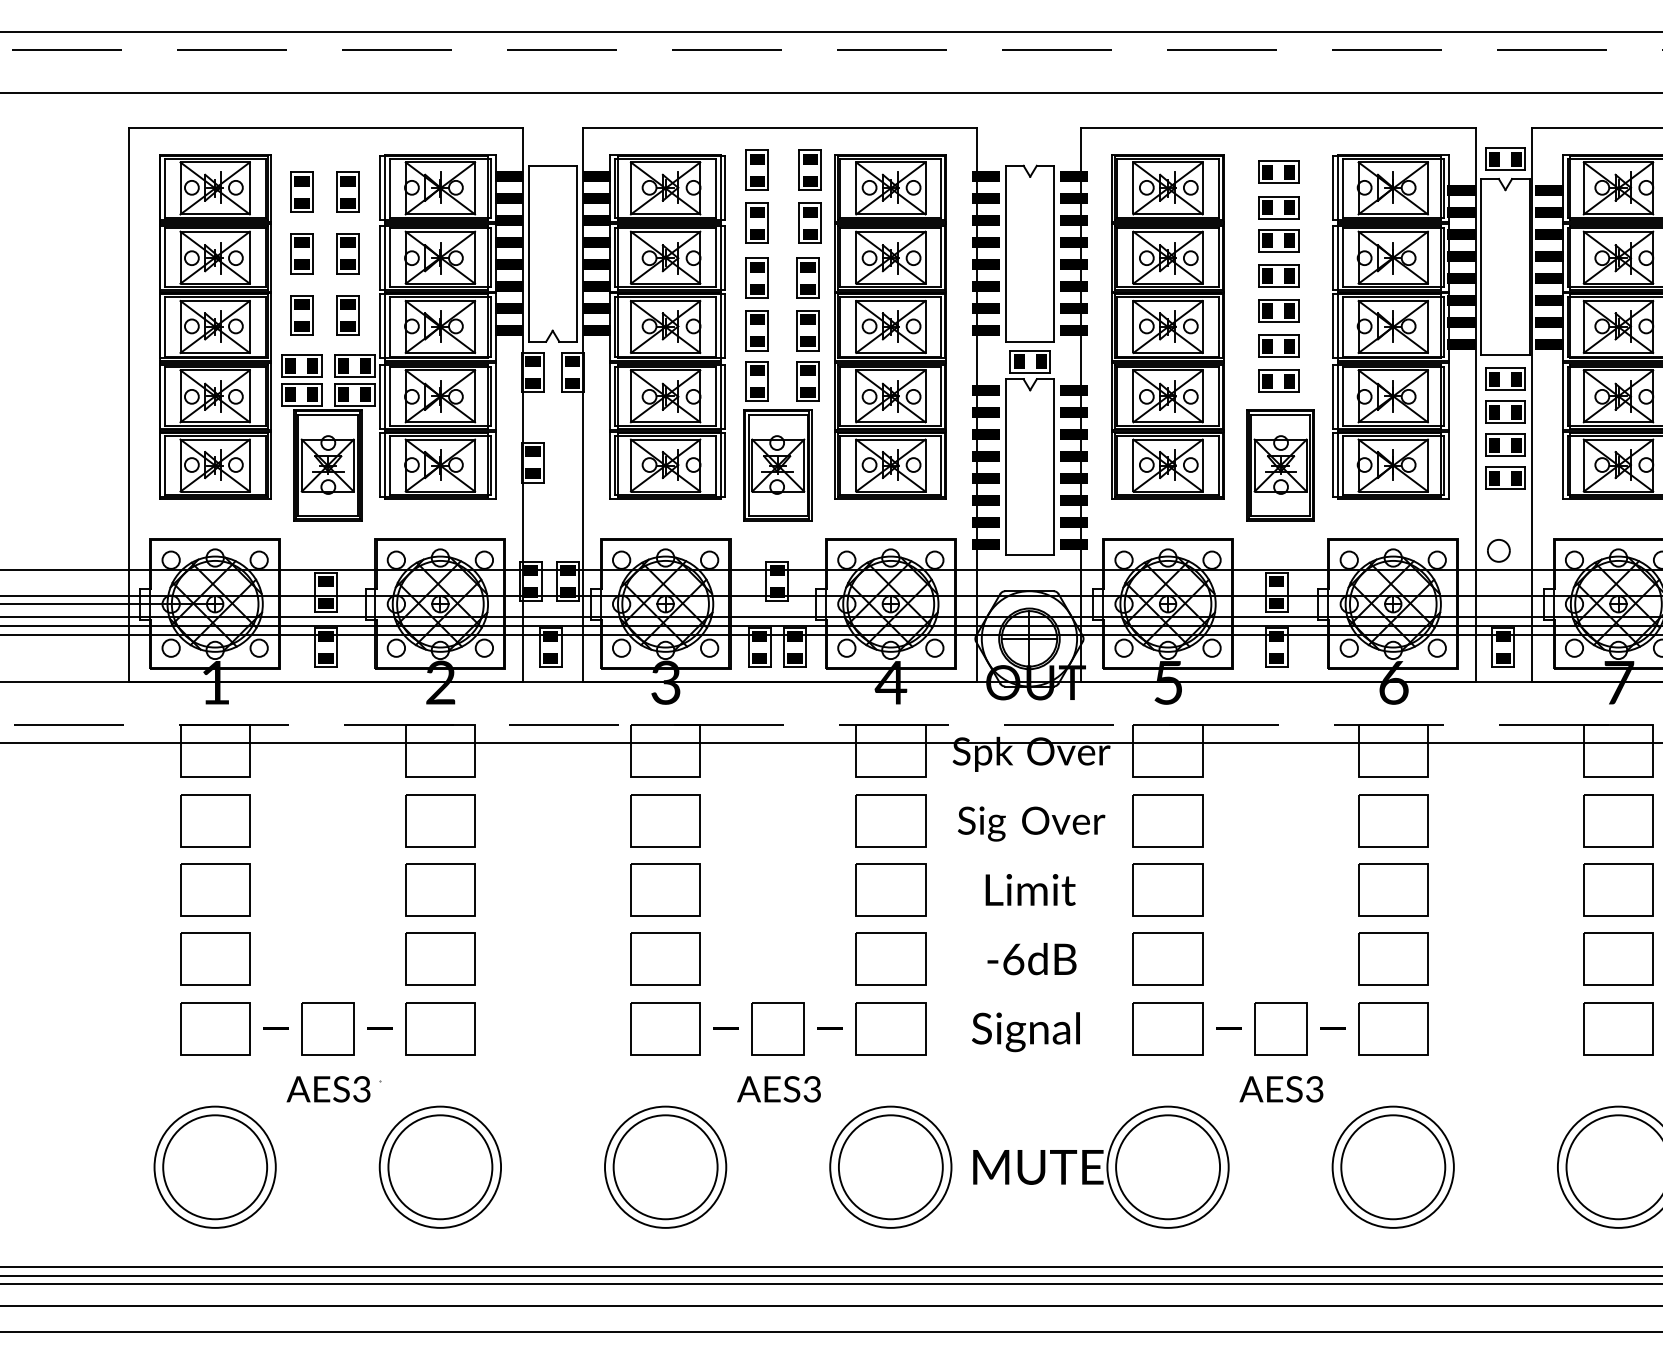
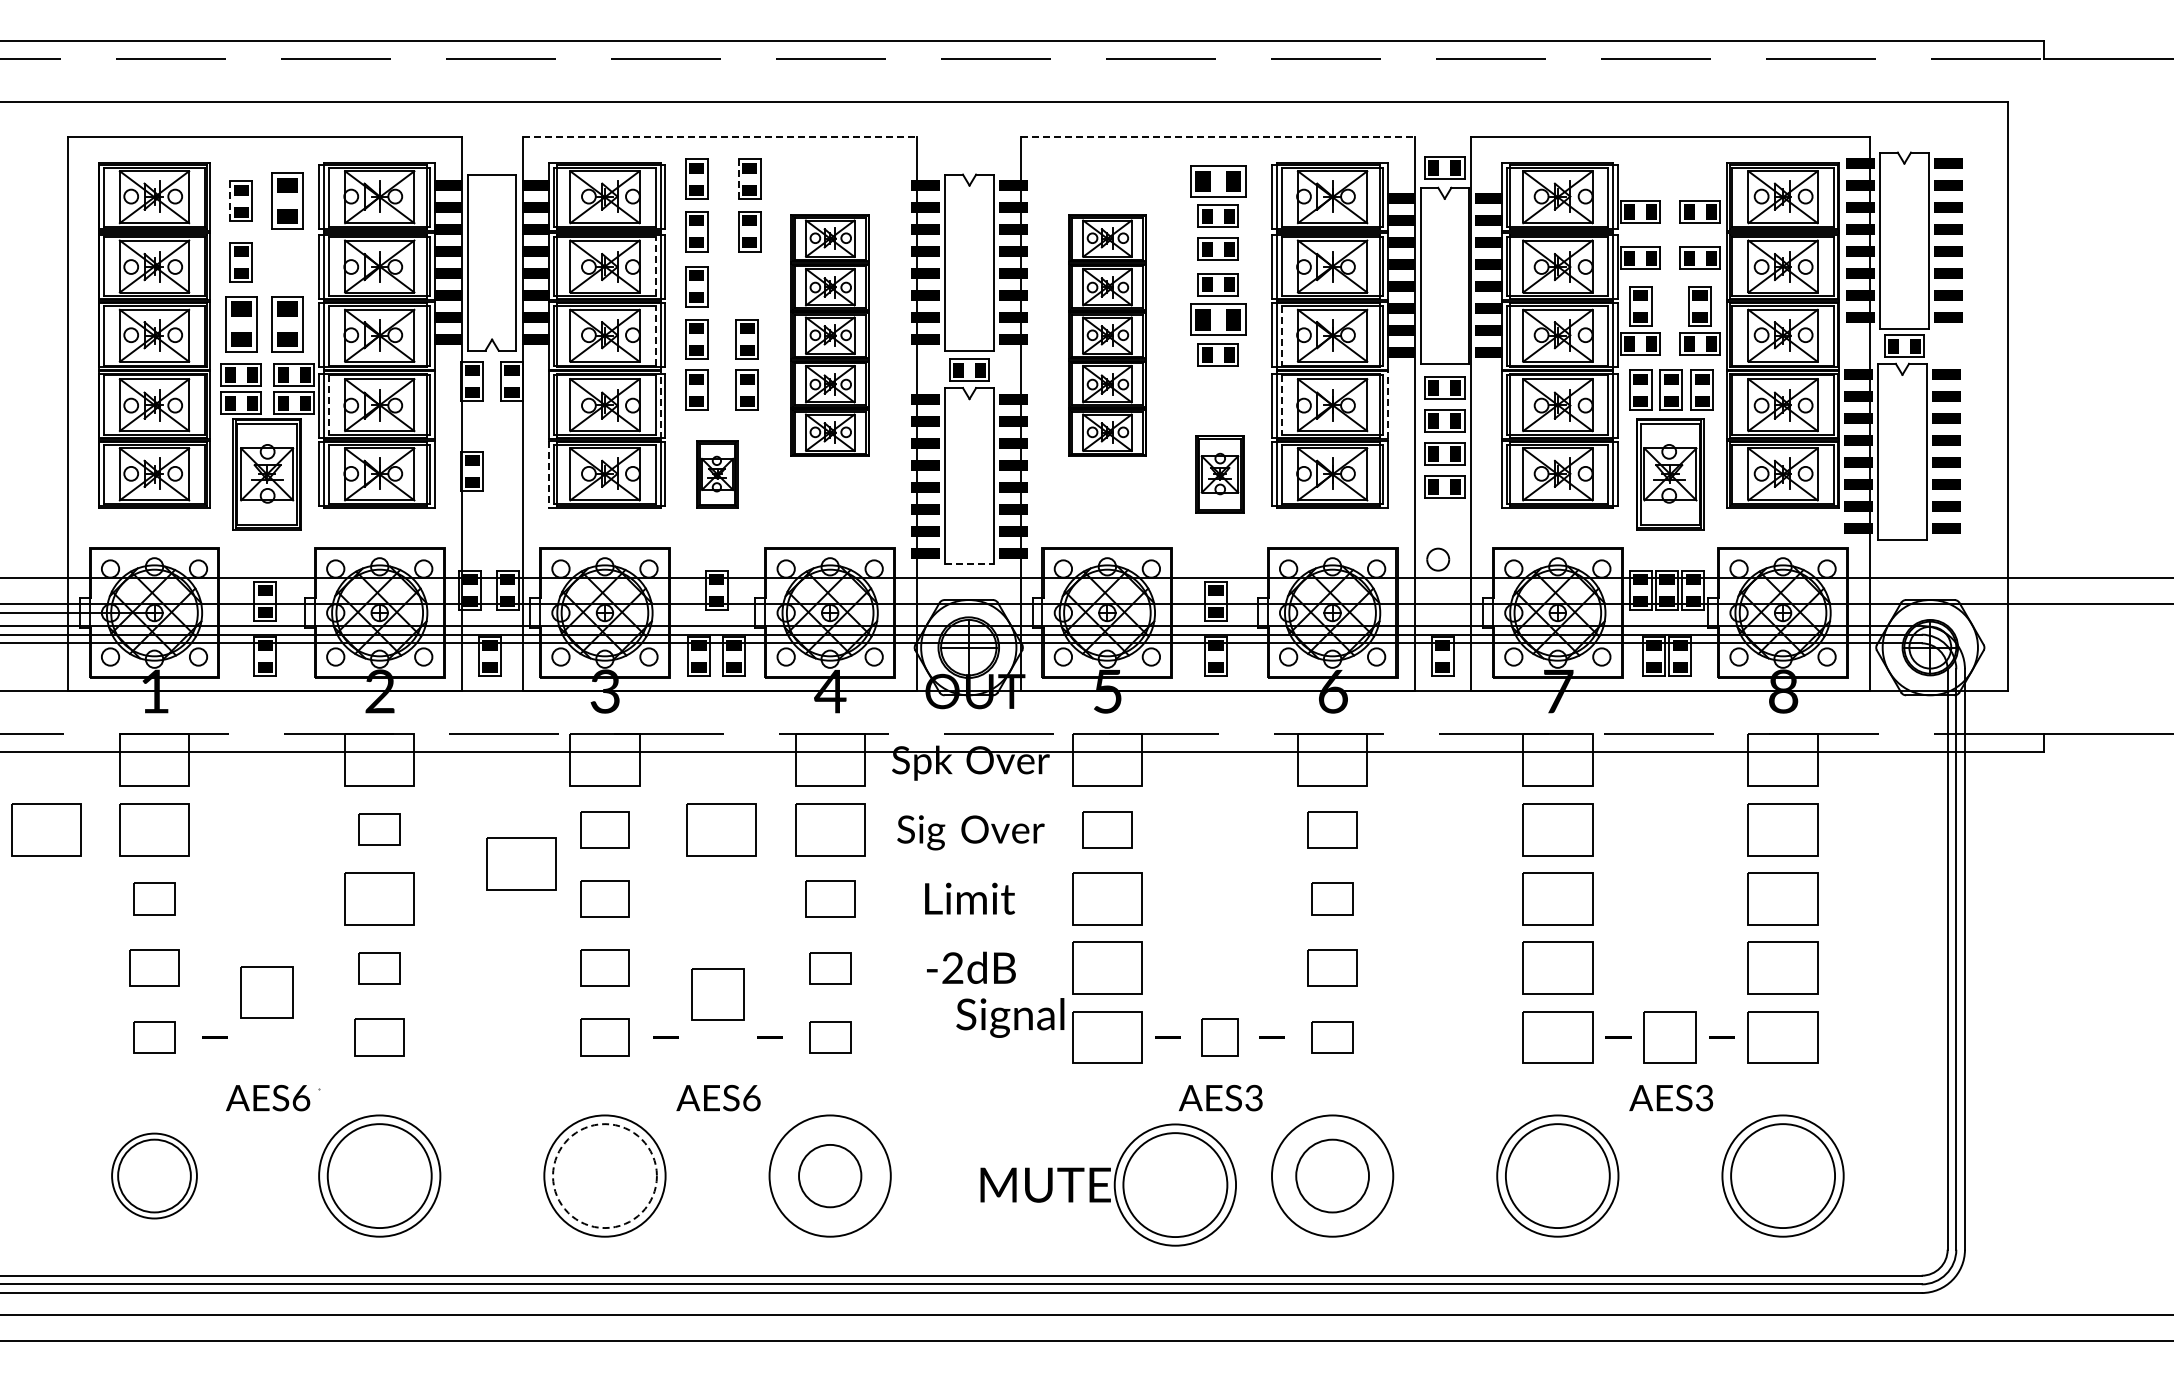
line: (781, 127) -> (720, 136), solid -> dashed
line: (1279, 127) -> (1218, 136), solid -> dashed
line: (799, 170) -> (738, 179), solid -> dashed
part: (1278, 171) -> (1217, 180), size x1.4
part: (347, 191) -> (286, 200), size x1.4
line: (291, 192) -> (230, 201), solid -> dashed
part: (347, 253) -> (286, 262), removed
line: (716, 257) -> (655, 266), solid -> dashed
part: (807, 277) -> (746, 286), removed
part: (1278, 310) -> (1217, 319), size x1.4
part: (301, 314) -> (240, 323), size x1.4
part: (347, 314) -> (286, 323), size x1.4
line: (716, 326) -> (655, 335), solid -> dashed
part: (891, 326) -> (830, 335), size x0.7
part: (1168, 326) -> (1107, 335), size x0.7
line: (1343, 326) -> (1282, 335), solid -> dashed
part: (1278, 380) -> (1217, 389), removed
line: (390, 396) -> (329, 405), solid -> dashed
line: (721, 396) -> (660, 405), solid -> dashed
line: (1343, 396) -> (1282, 405), solid -> dashed
line: (1449, 396) -> (1388, 405), solid -> dashed
line: (610, 465) -> (549, 474), solid -> dashed
part: (778, 465) -> (717, 474), size x0.6
part: (1280, 465) -> (1219, 474), size x0.7
line: (1031, 555) -> (970, 564), solid -> dashed
part: (107, 820) -> (46, 829), added
part: (440, 820) -> (379, 829), size x0.6
part: (665, 820) -> (604, 829), size x0.7
part: (782, 820) -> (721, 829), added
part: (1168, 820) -> (1107, 829), size x0.7
part: (1393, 820) -> (1332, 829), size x0.7
part: (582, 854) -> (521, 863), added
part: (215, 889) -> (154, 898), size x0.6
part: (665, 889) -> (604, 898), size x0.7
part: (891, 889) -> (830, 898), size x0.7
part: (1393, 889) -> (1332, 898), size x0.6
part: (215, 958) -> (154, 967), size x0.7
part: (440, 958) -> (379, 967), size x0.6
part: (665, 958) -> (604, 967), size x0.7
part: (891, 958) -> (830, 967), size x0.6
text: (1013, 958) -> (952, 967), -6dB -> -2dB
part: (1393, 958) -> (1332, 967), size x0.7
part: (215, 1028) -> (154, 1037), size x0.6
part: (327, 1028) -> (266, 992), moved
line: (379, 1028) -> (318, 1037), removed
part: (440, 1028) -> (379, 1037), size x0.7
part: (665, 1028) -> (604, 1037), size x0.7
part: (778, 1028) -> (717, 994), moved
part: (891, 1028) -> (830, 1037), size x0.6
part: (1280, 1028) -> (1219, 1037), size x0.7
part: (1393, 1028) -> (1332, 1037), size x0.6
text: (1026, 1031) -> (1010, 1017), moved
text: (362, 1088) -> (301, 1097), AES3 -> AES6
text: (812, 1088) -> (751, 1097), AES3 -> AES6
part: (215, 1166) -> (154, 1175), size x0.7
part: (1101, 1166) -> (1108, 1184), moved
circle: (665, 1167) -> (604, 1176), solid -> dashed
circle: (891, 1167) -> (830, 1176), size x0.6
circle: (1393, 1167) -> (1332, 1176), size x0.7

